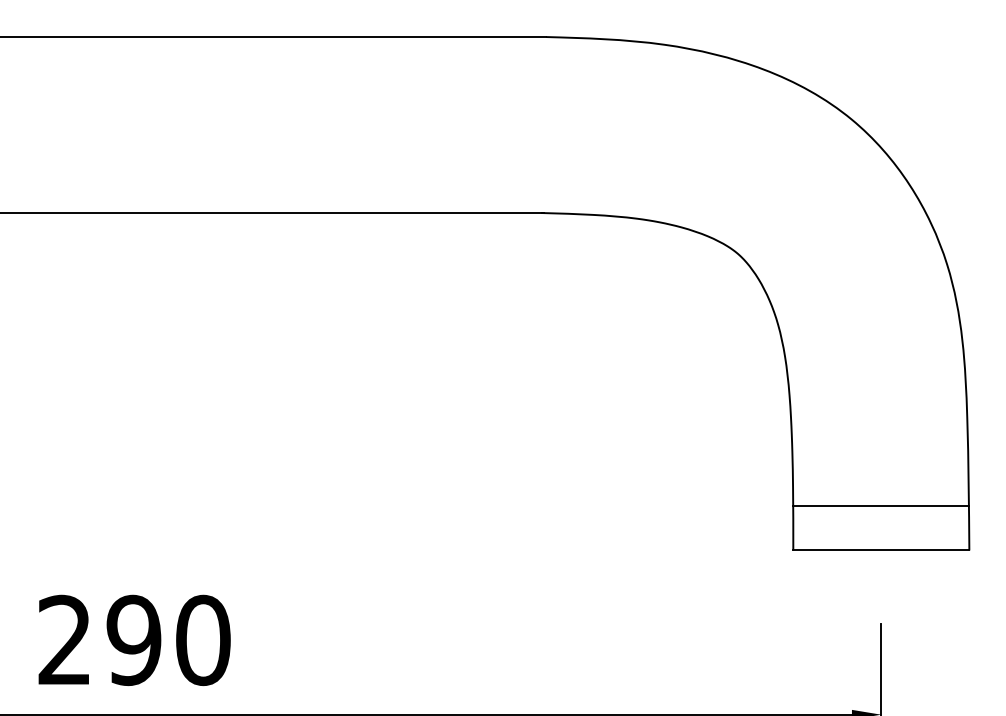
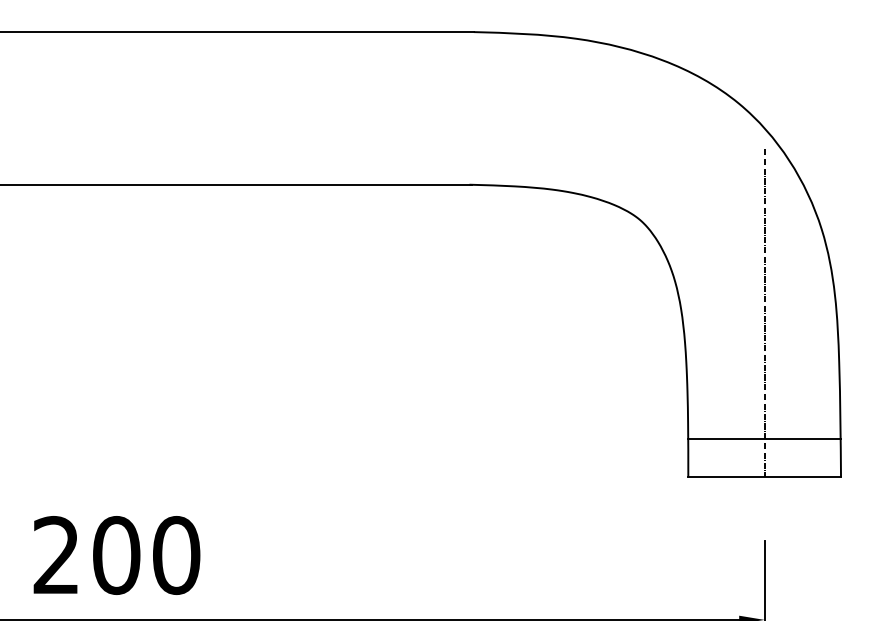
line: (881, 360) -> (764, 312), added
text: (133, 640) -> (115, 555), 290 -> 200

